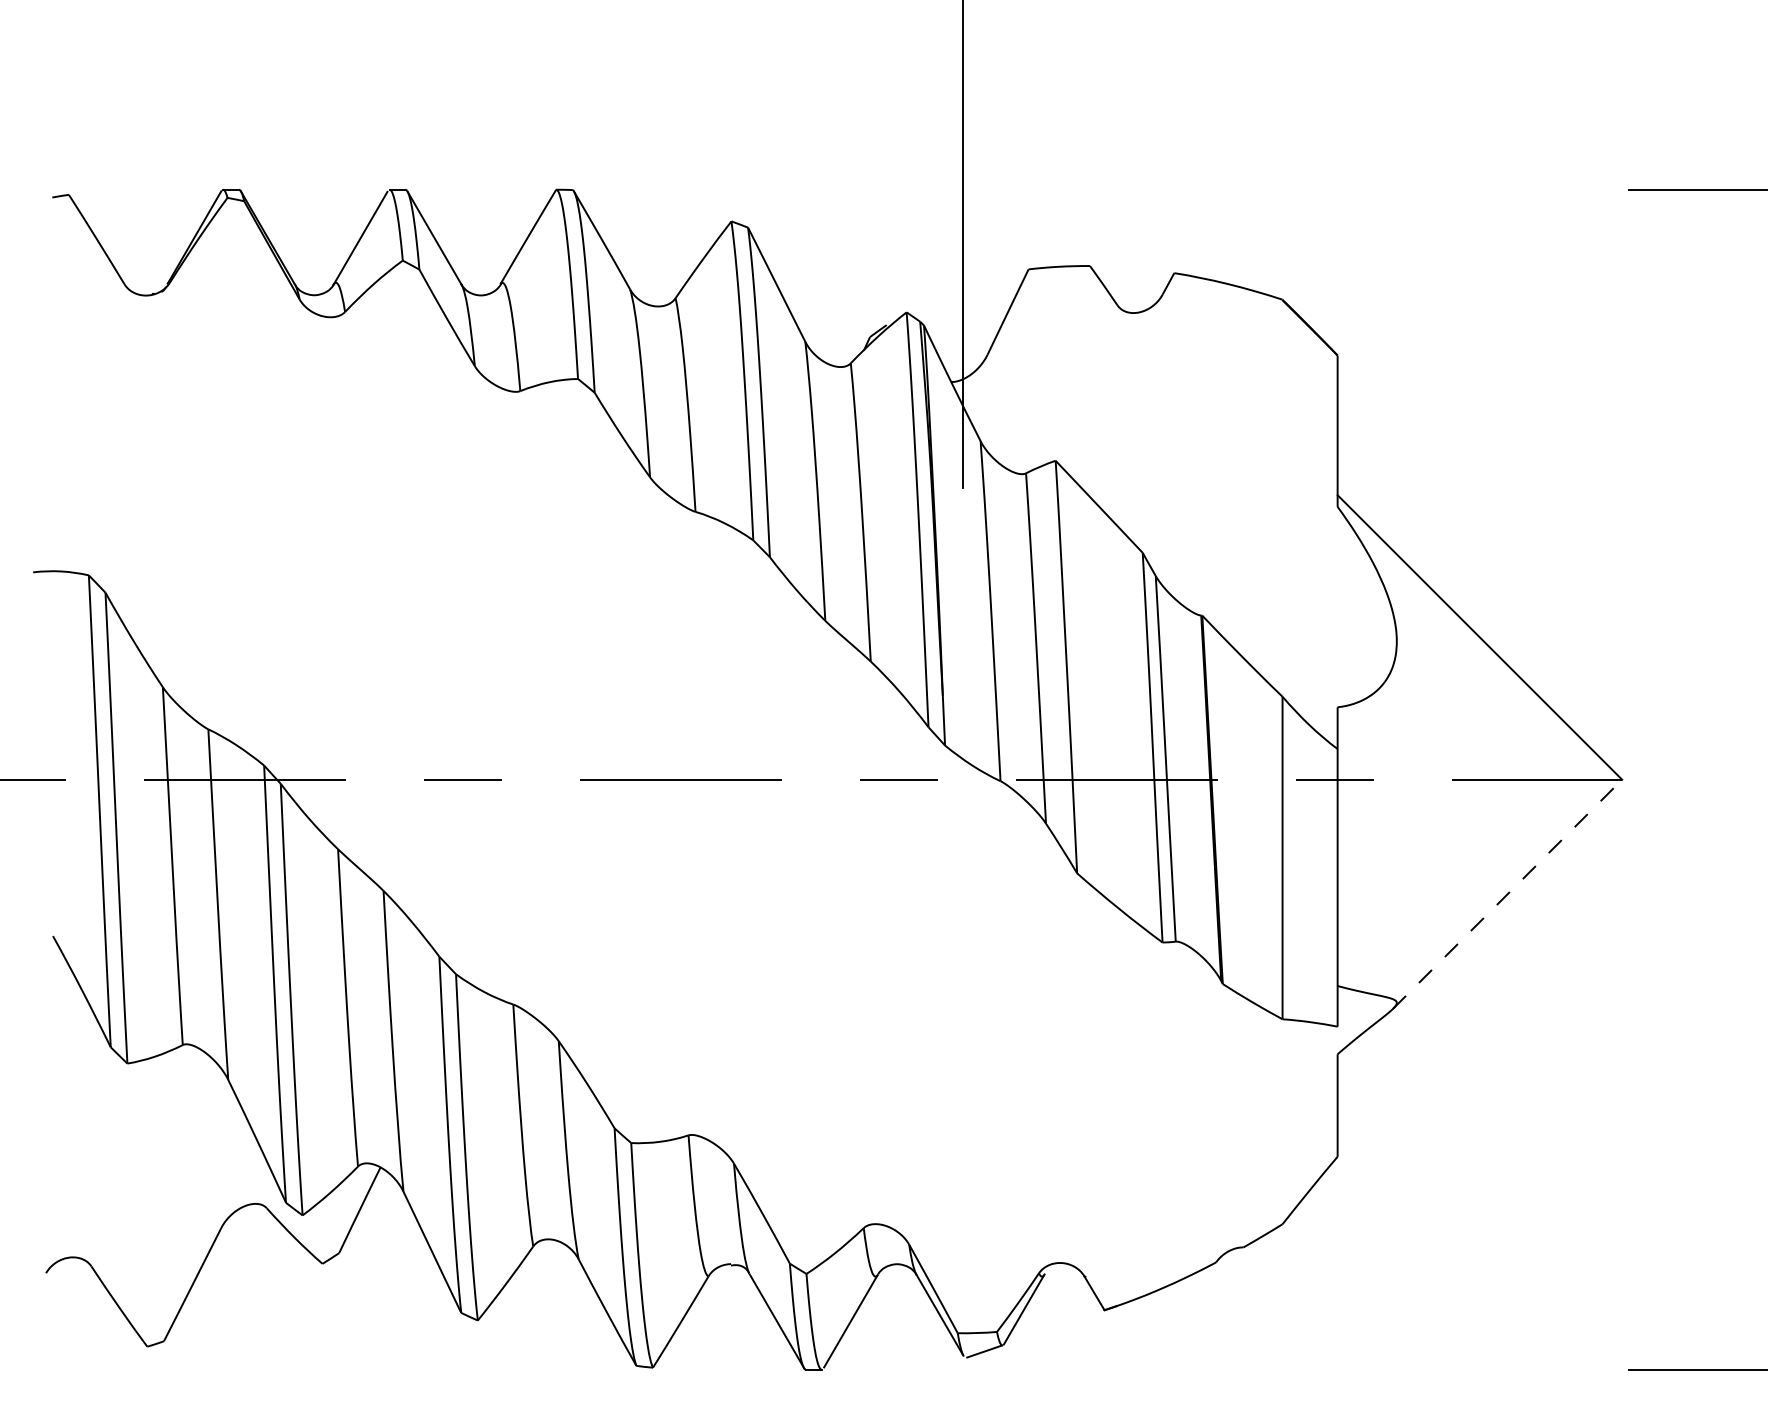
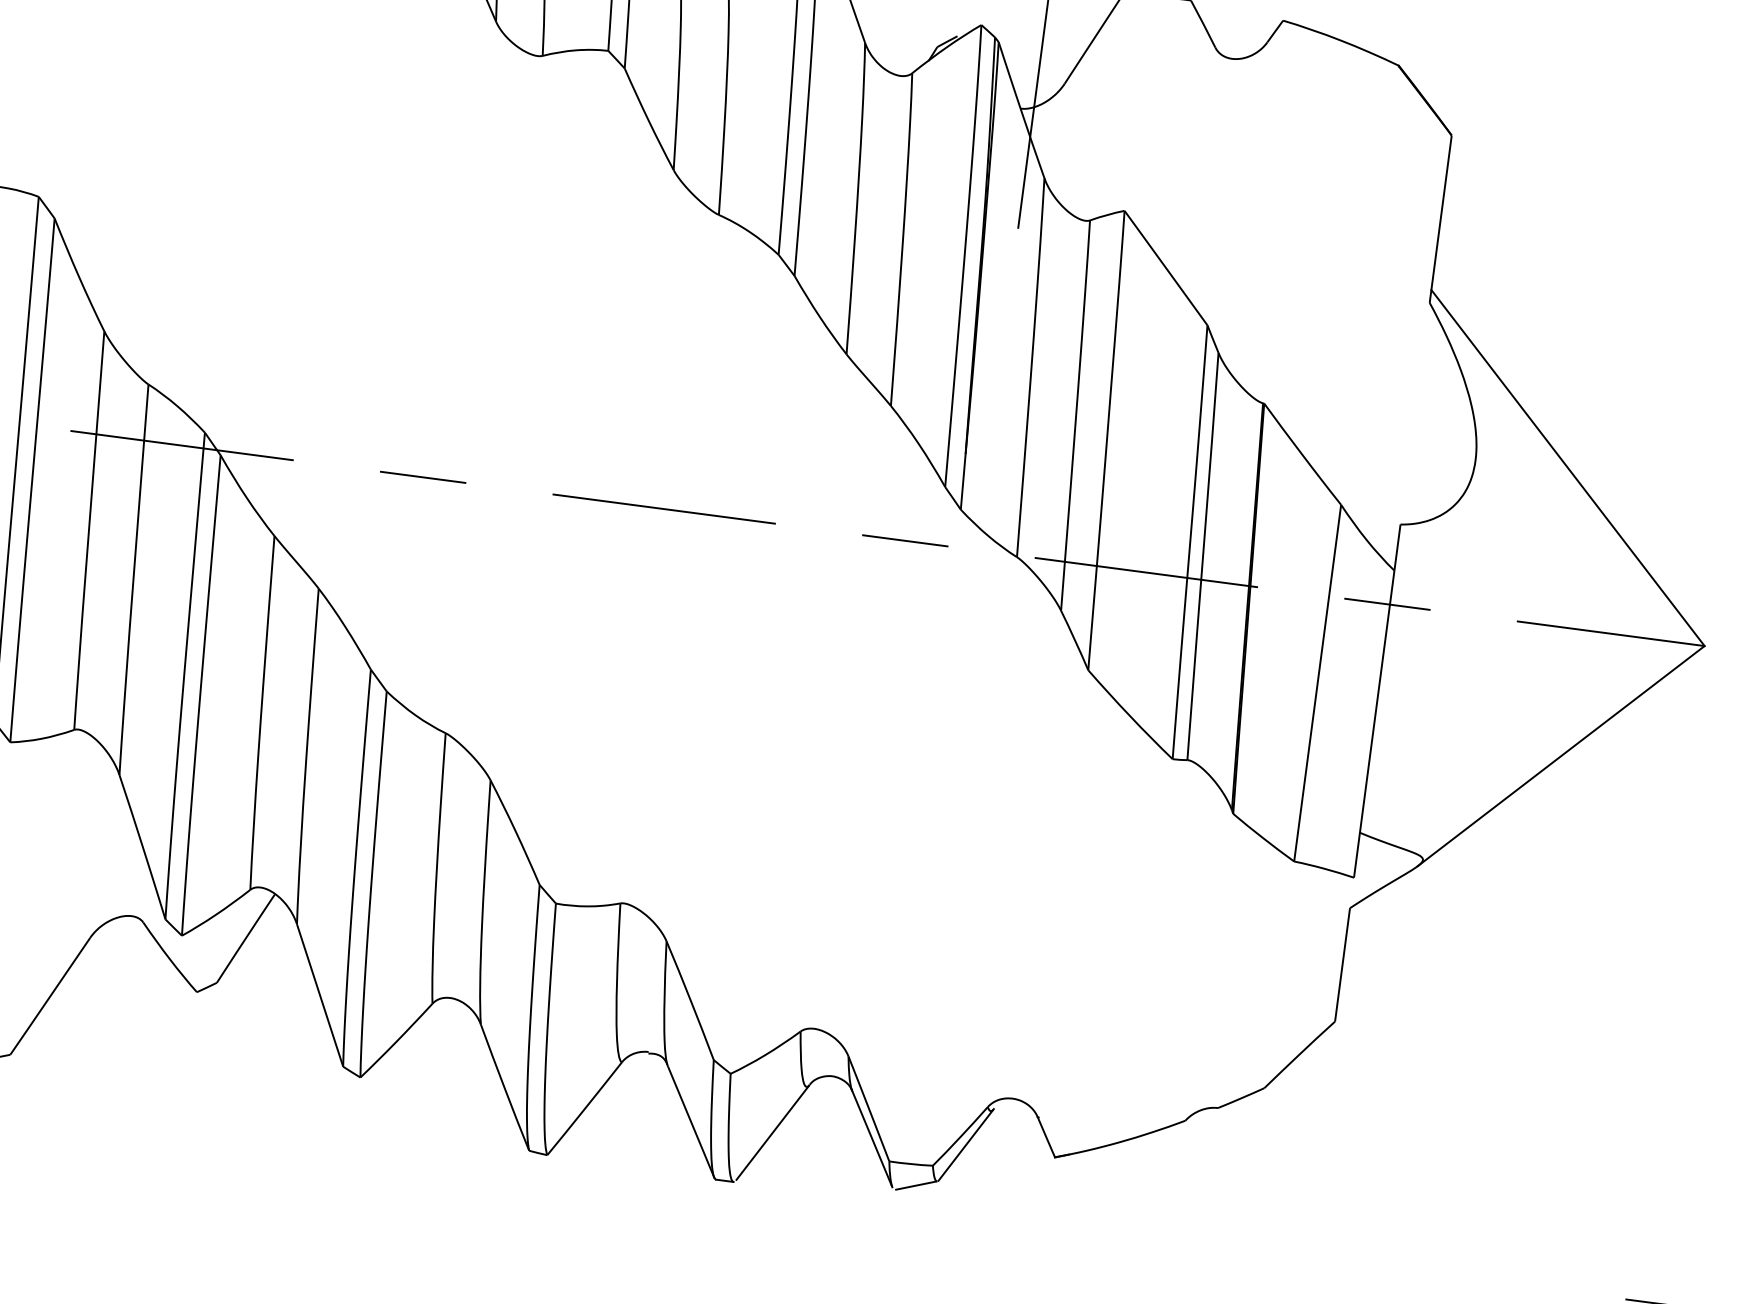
line: (1507, 893) -> (1561, 755), dashed -> solid

